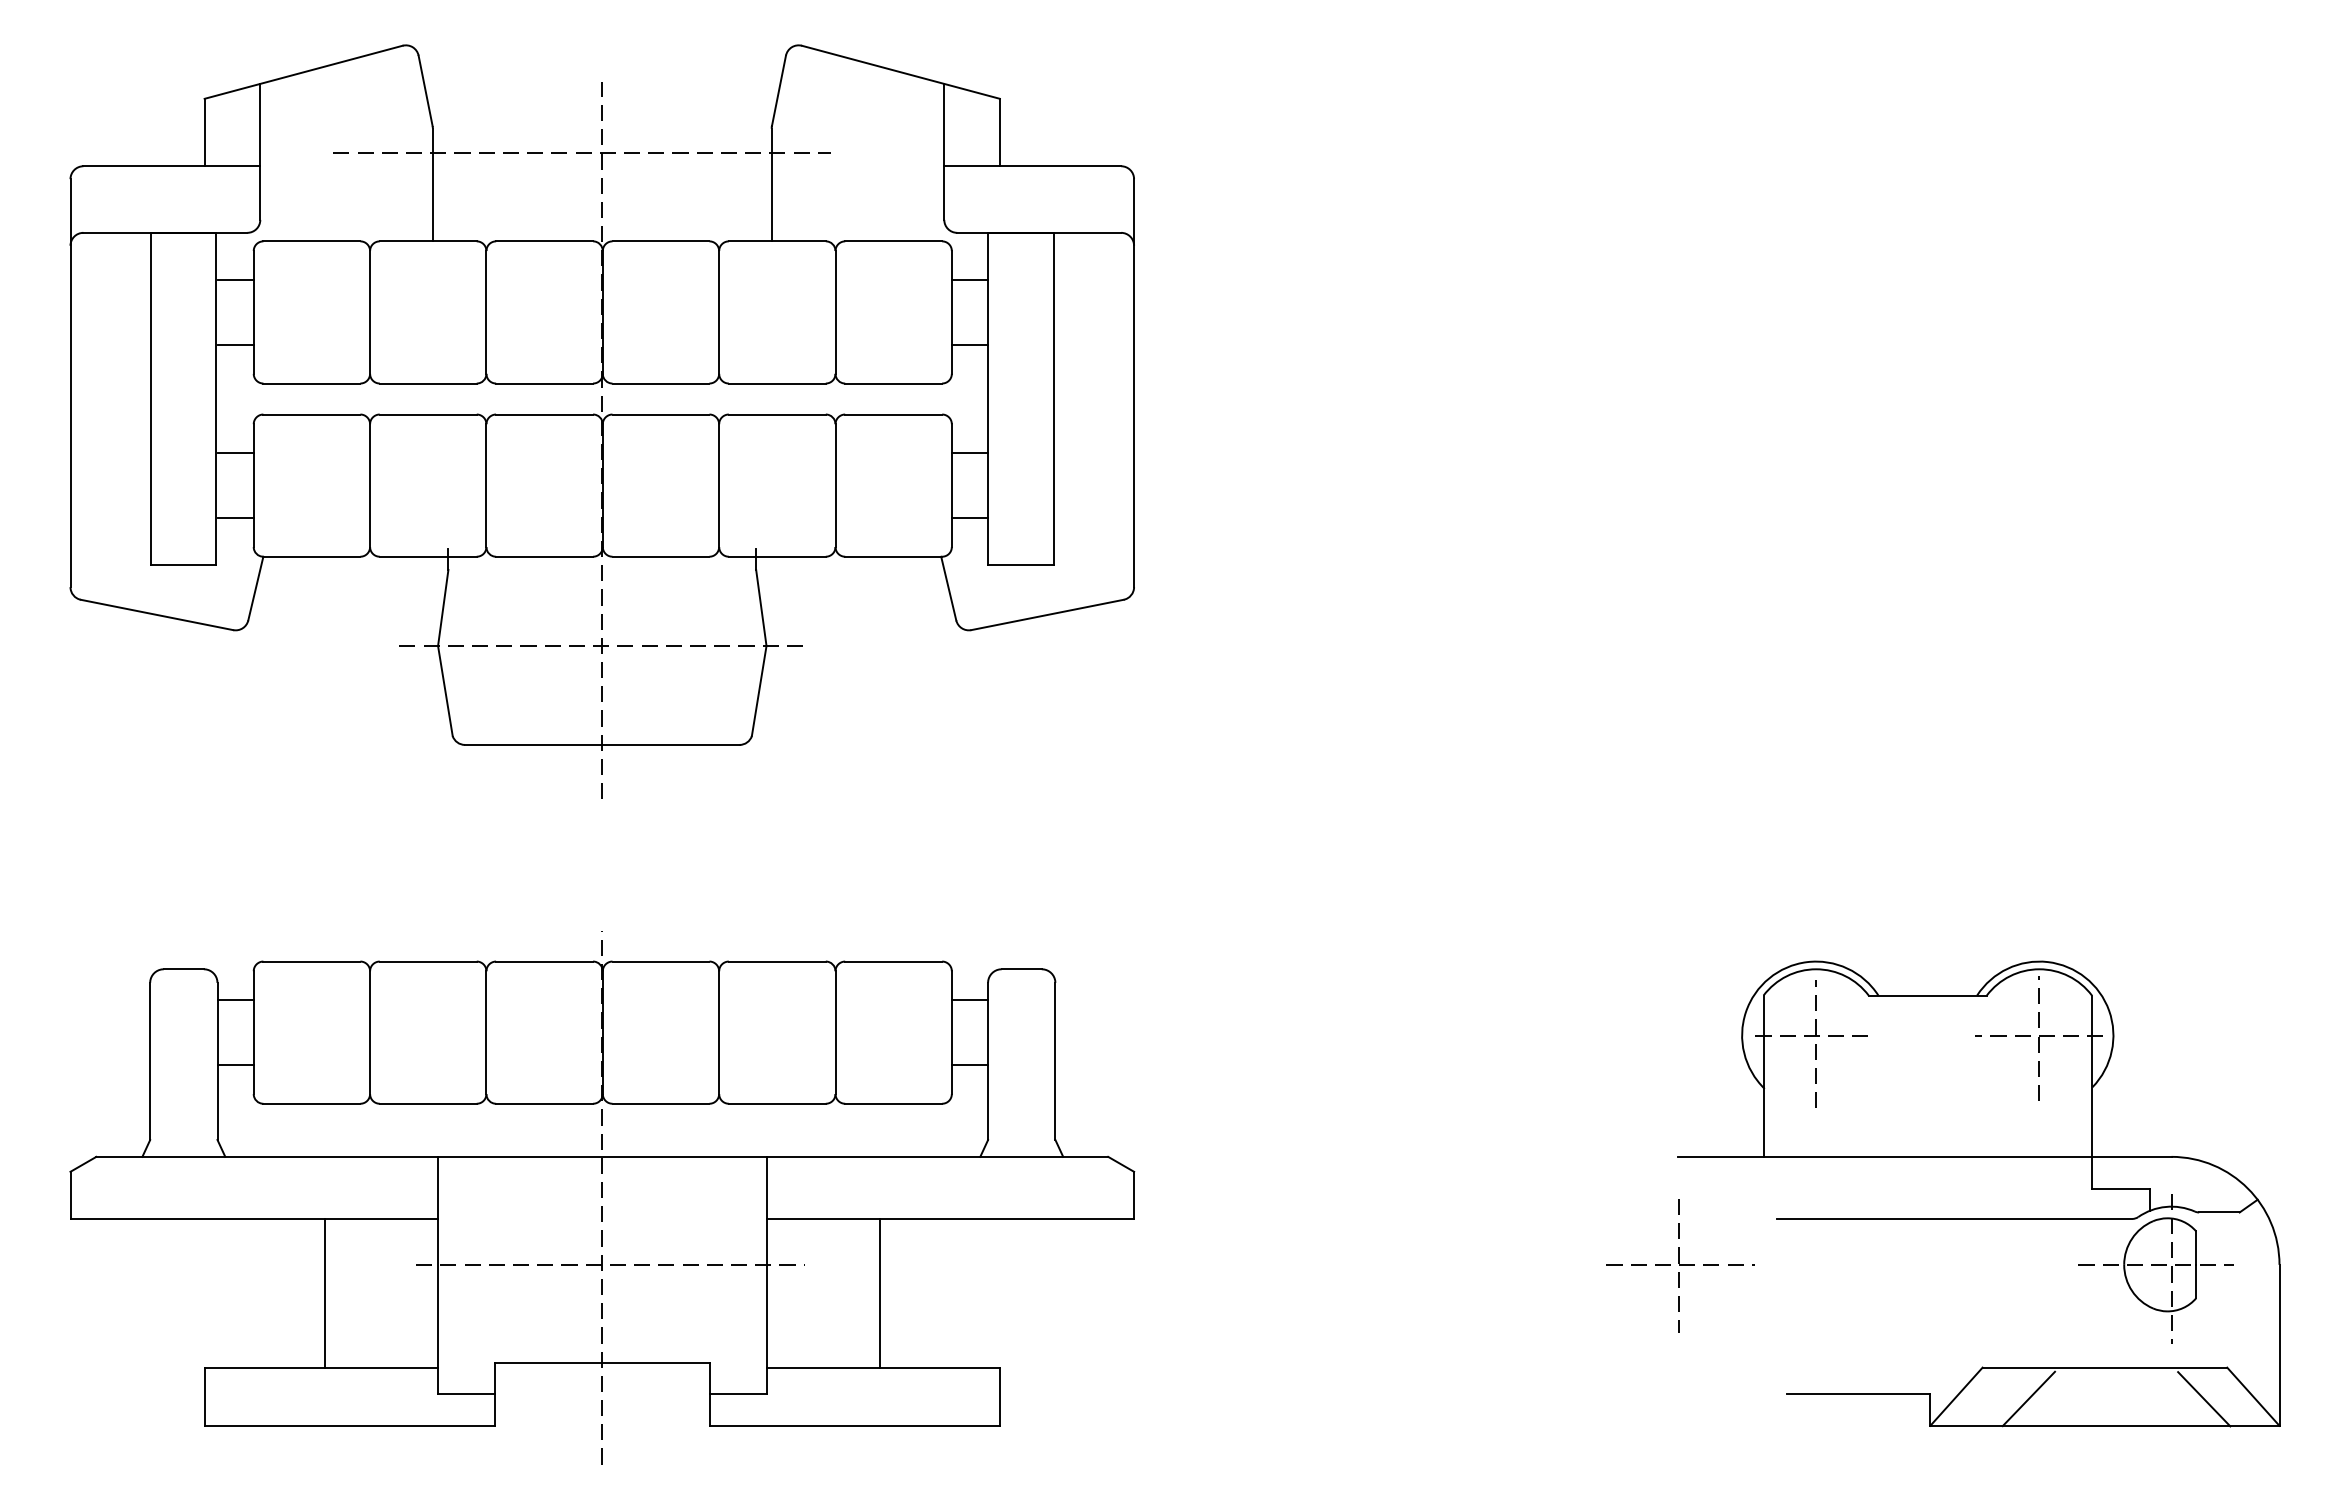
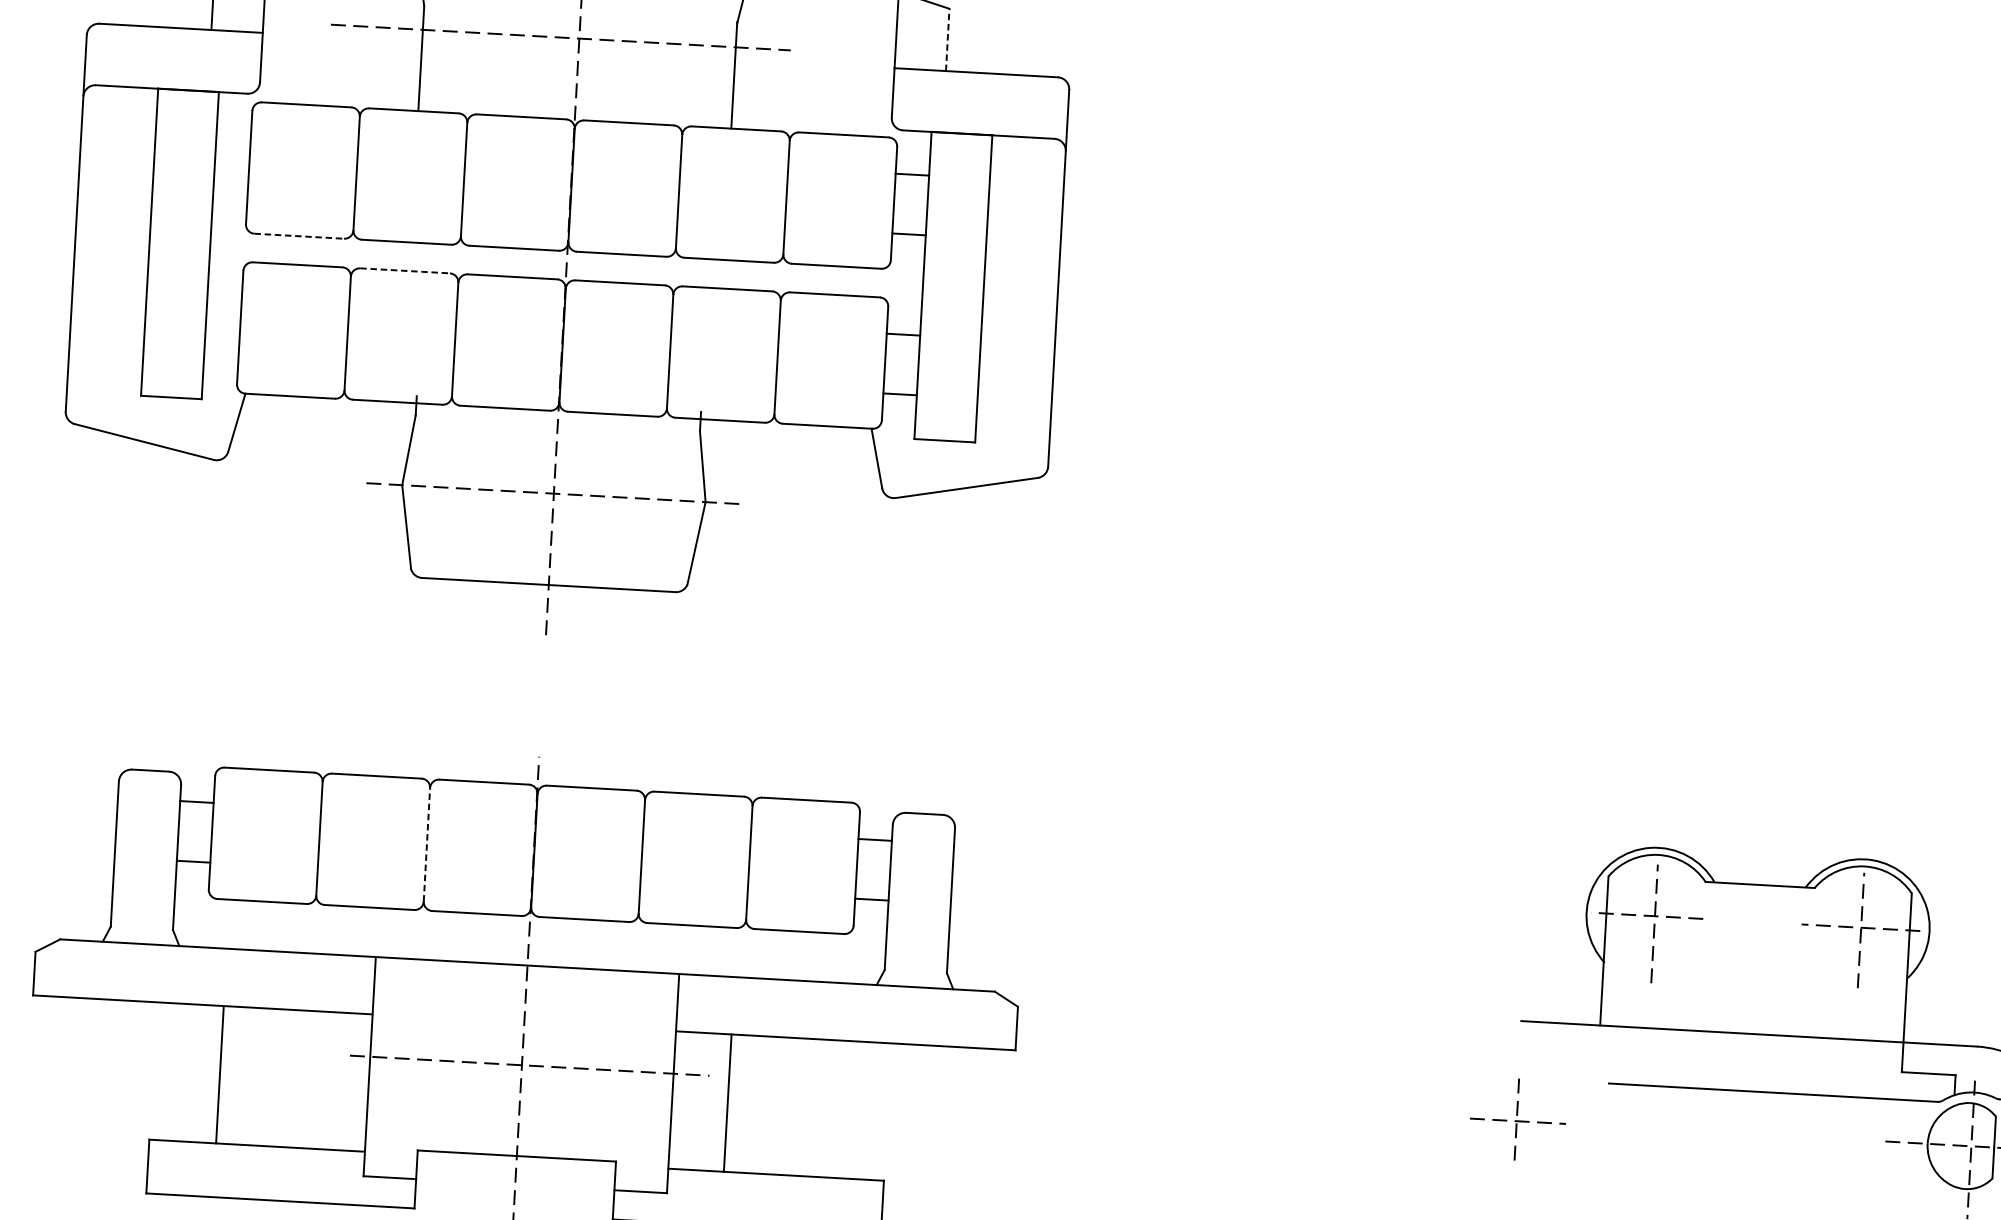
line: (999, 132) -> (947, 39), solid -> dashed
line: (235, 280) -> (234, 137), removed
line: (235, 344) -> (230, 196), removed
line: (312, 383) -> (299, 236), solid -> dashed
line: (428, 414) -> (405, 270), solid -> dashed
line: (235, 453) -> (225, 296), removed
line: (235, 517) -> (221, 356), removed
line: (486, 1032) -> (427, 844), solid -> dashed
part: (1680, 1265) -> (1517, 1121), size x0.7
line: (324, 1292) -> (219, 1073), moved
line: (879, 1292) -> (727, 1102), moved

